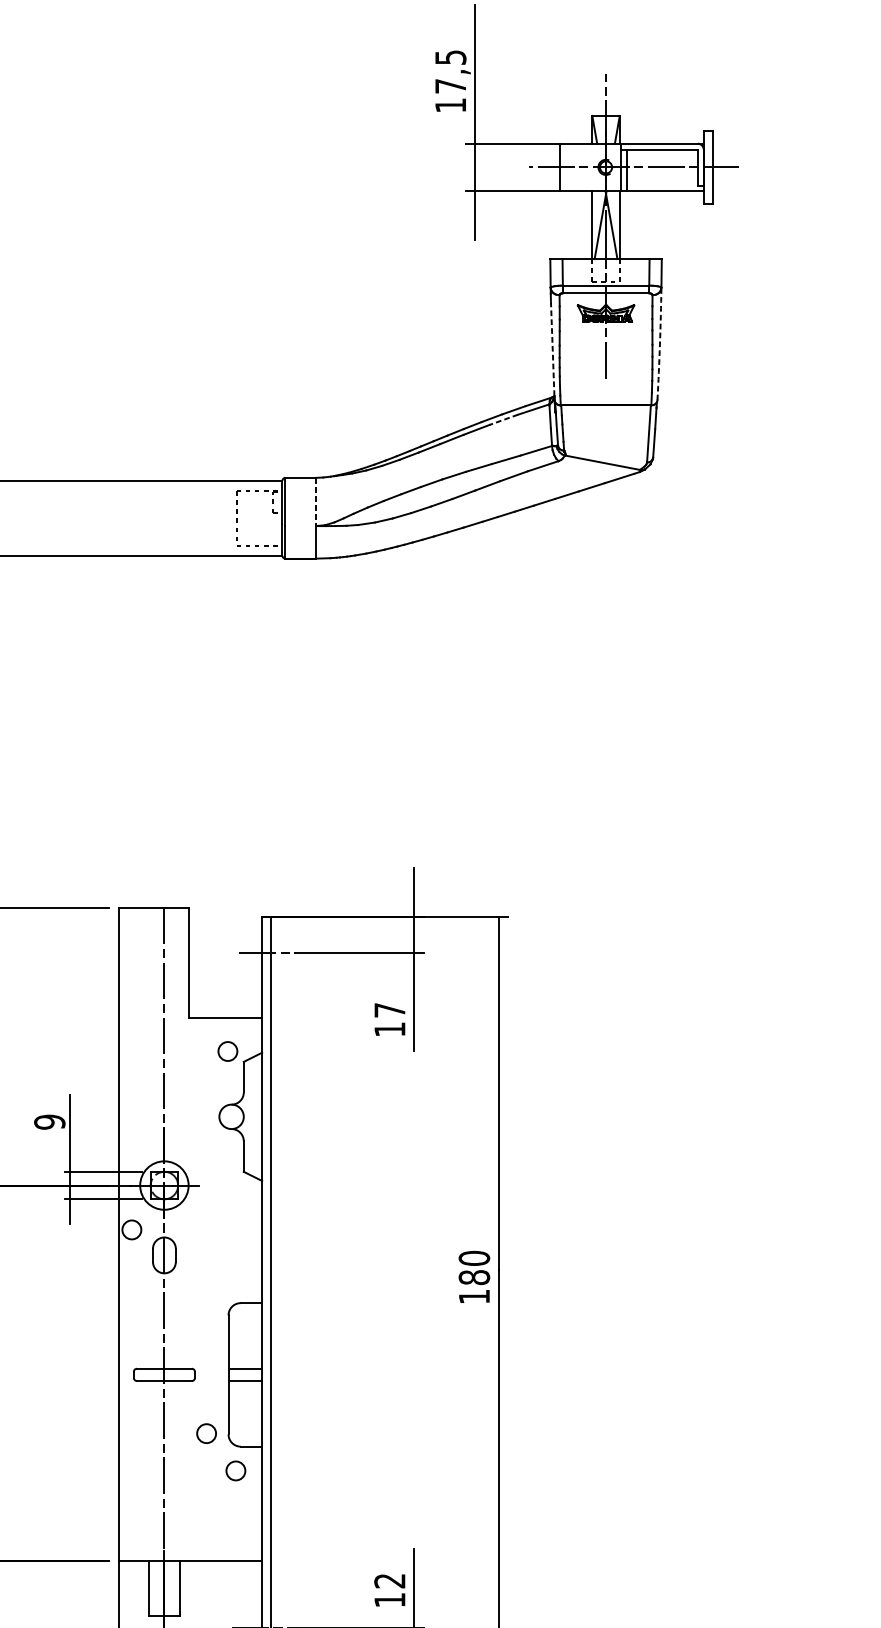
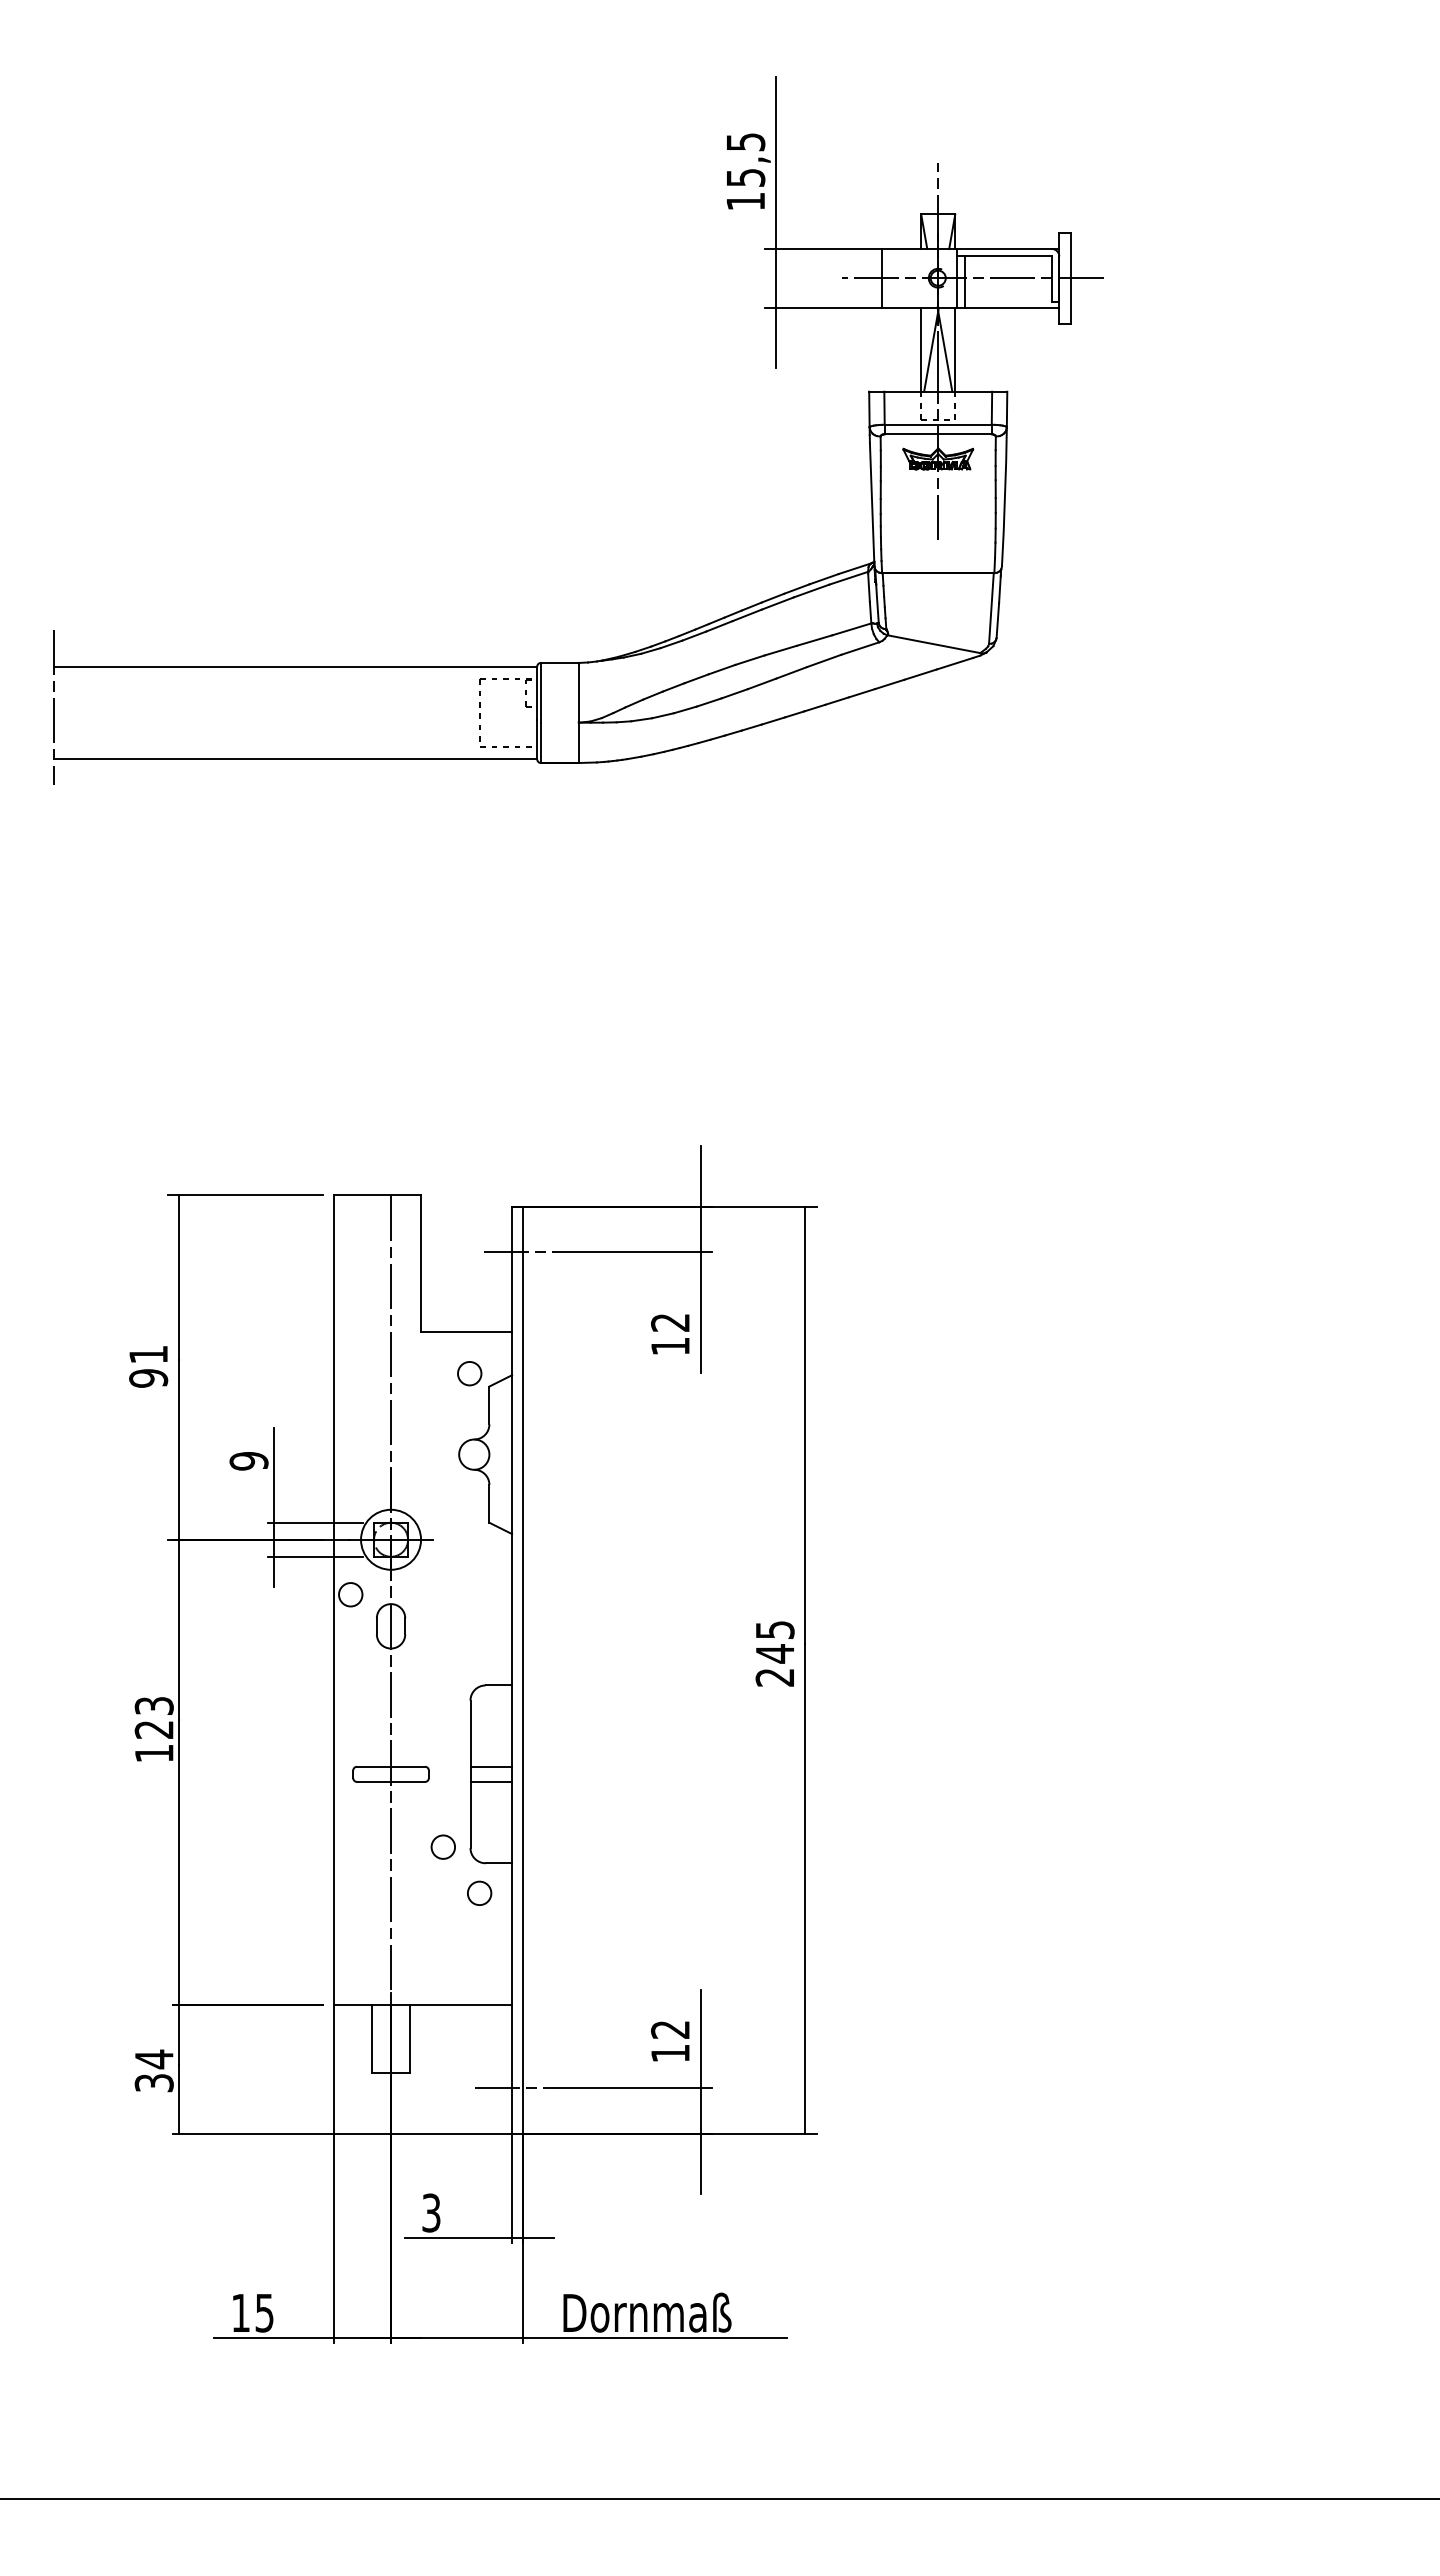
text: (451, 86) -> (746, 177), 17,5 -> 15,5
arc: (660, 344) -> (1005, 497), dashed -> solid
line: (553, 348) -> (872, 502), dashed -> solid
line: (503, 420) -> (811, 591), dashed -> solid
line: (315, 502) -> (578, 693), dashed -> solid
text: (389, 1010) -> (670, 1322), 17 -> 12
text: (473, 1277) -> (774, 1653), 180 -> 245

